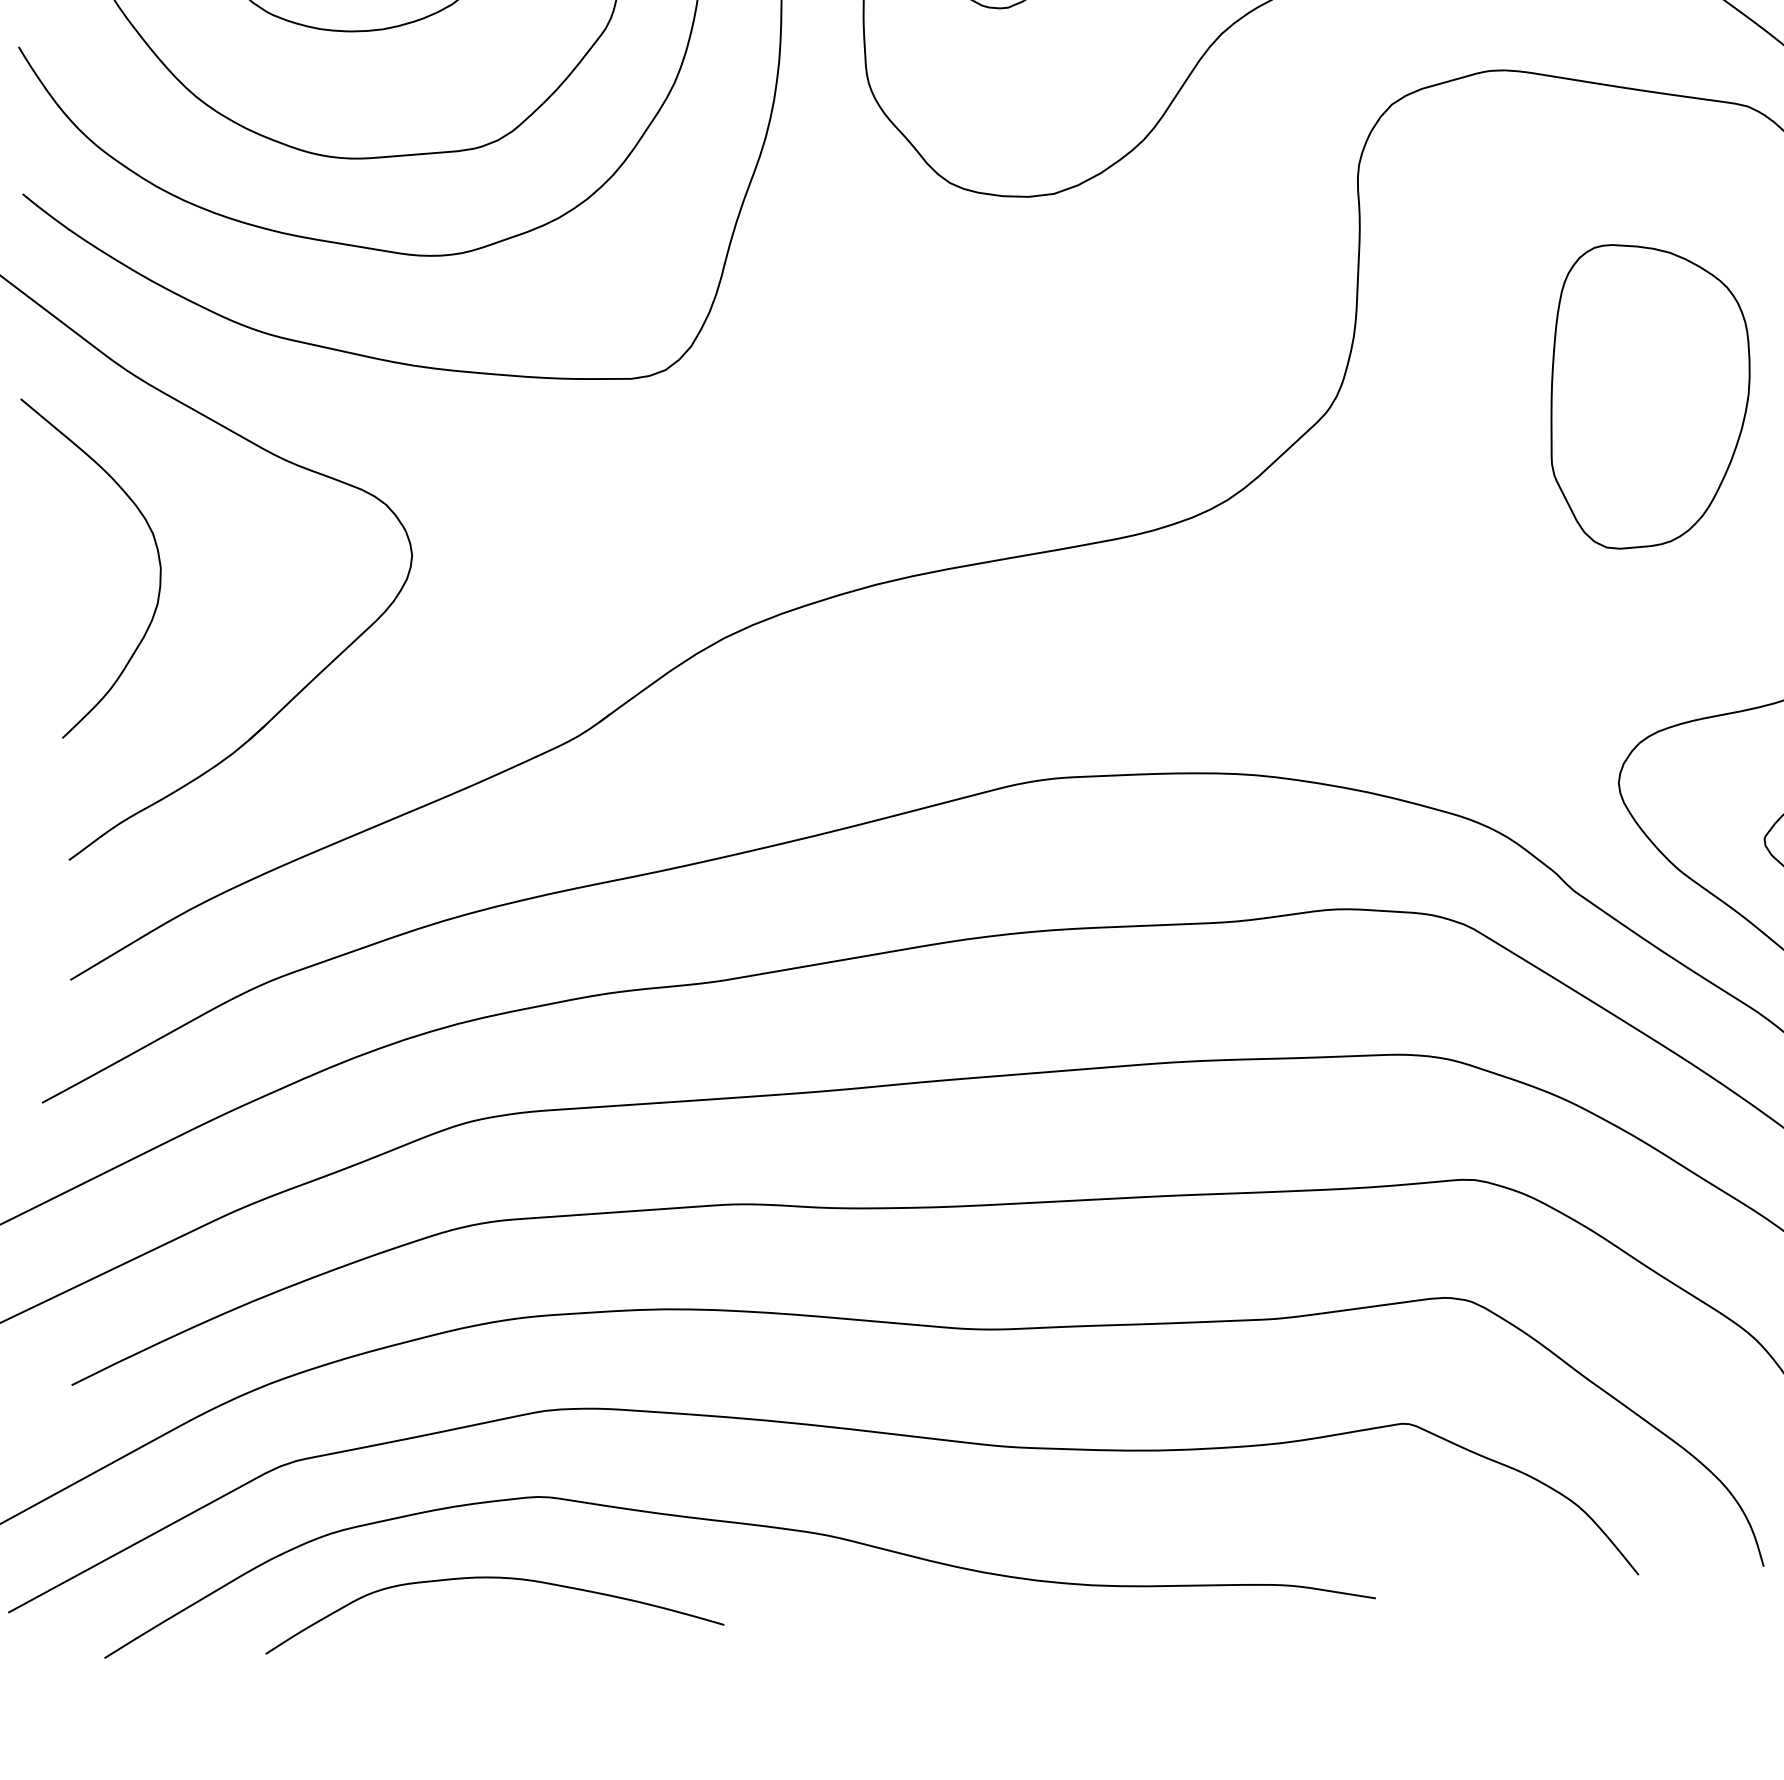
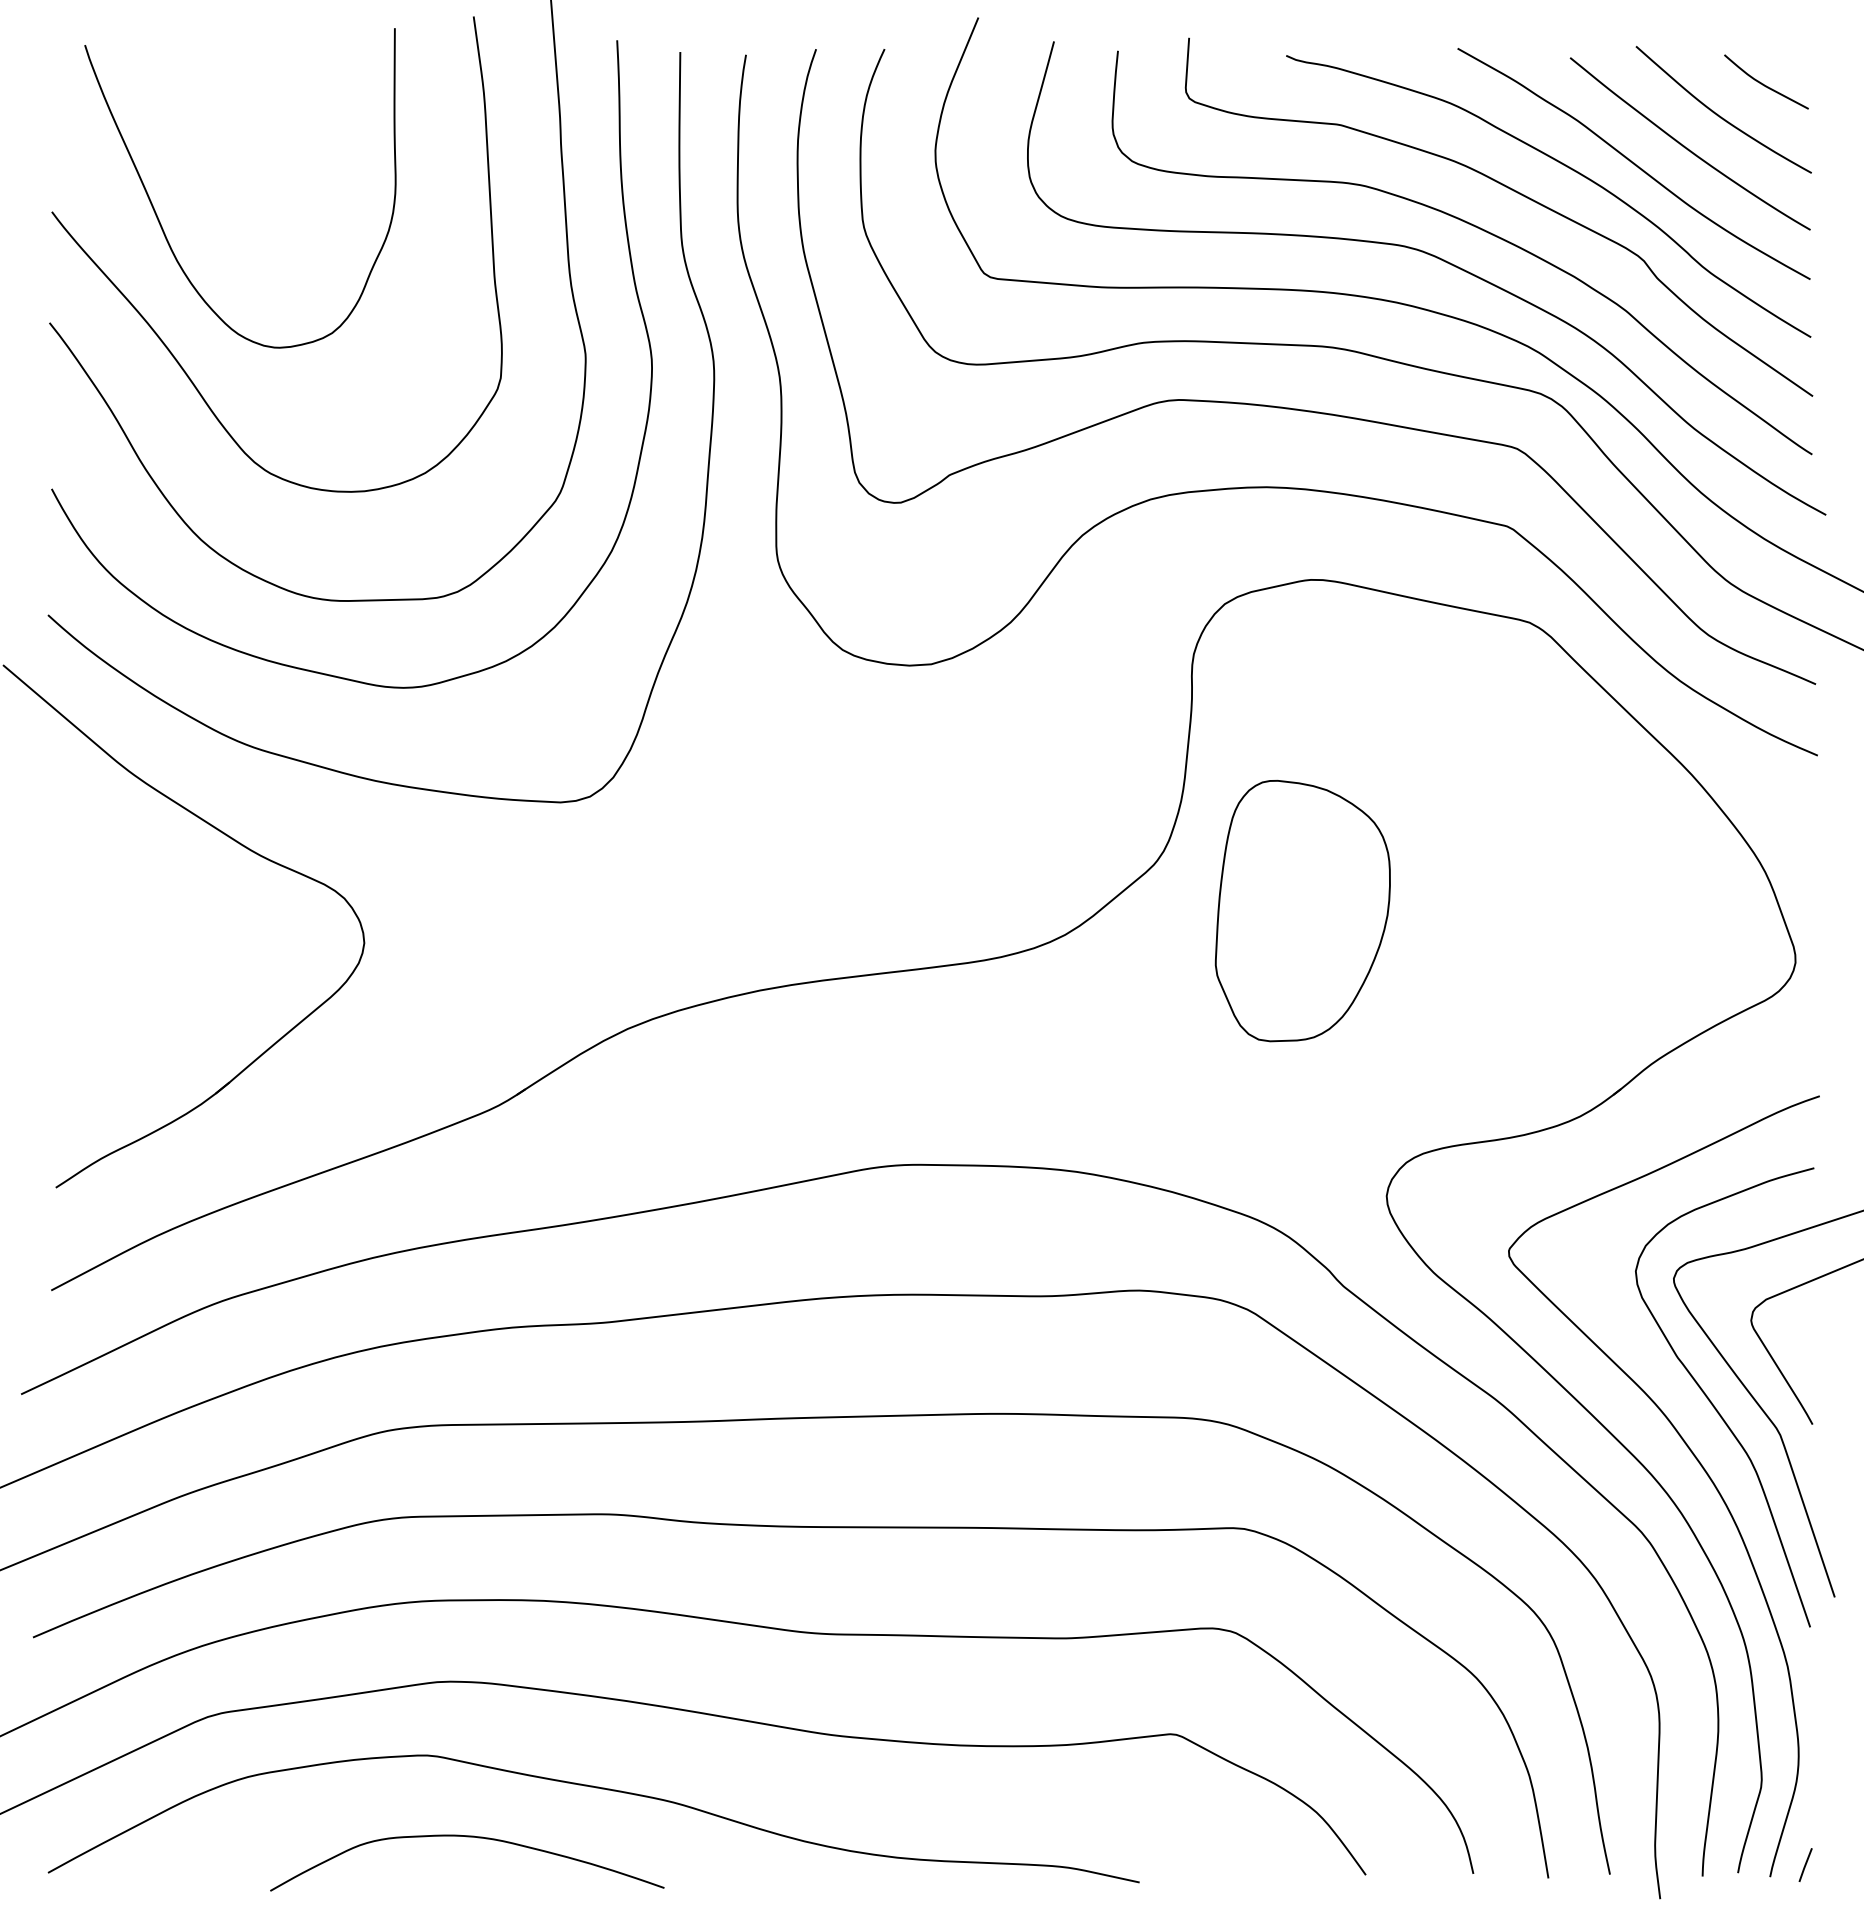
part: (1649, 394) -> (1302, 910), moved
curve: (156, 550) -> (145, 926), removed
curve: (491, 1578) -> (467, 1837), moved

